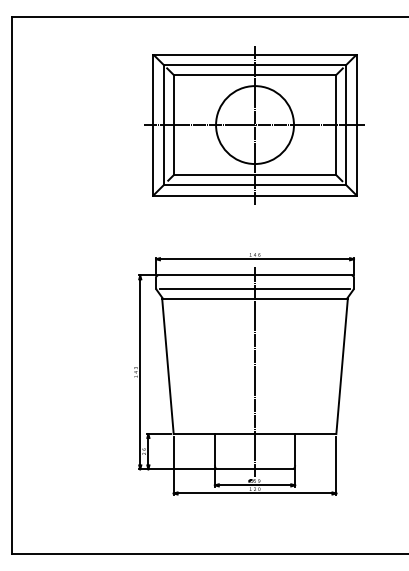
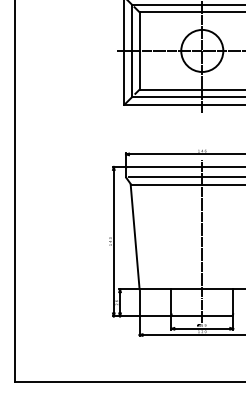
circle: (254, 125) -> (201, 51), size x0.7

